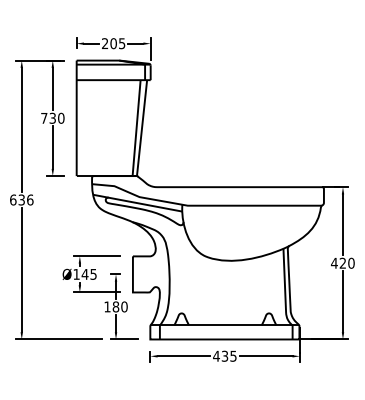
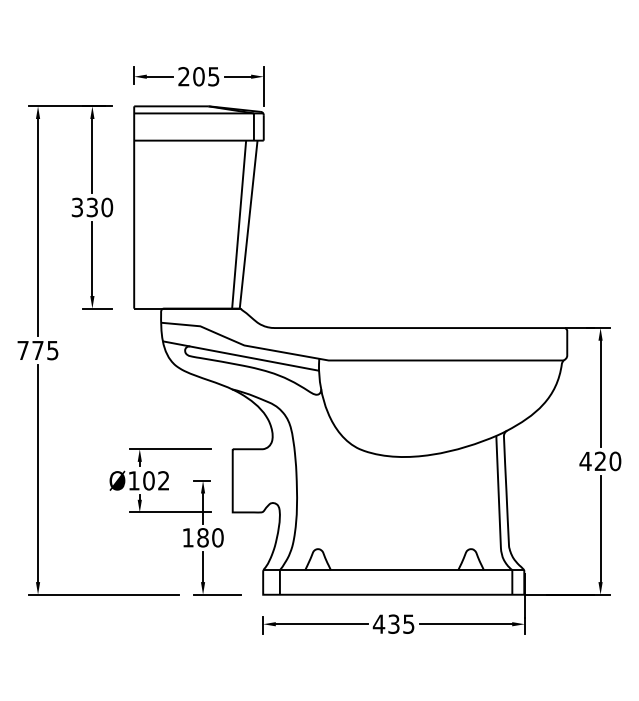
text: (44, 117) -> (77, 206), 730 -> 330
text: (21, 199) -> (37, 349), 636 -> 775
text: (88, 273) -> (154, 479), Ø145 -> Ø102

